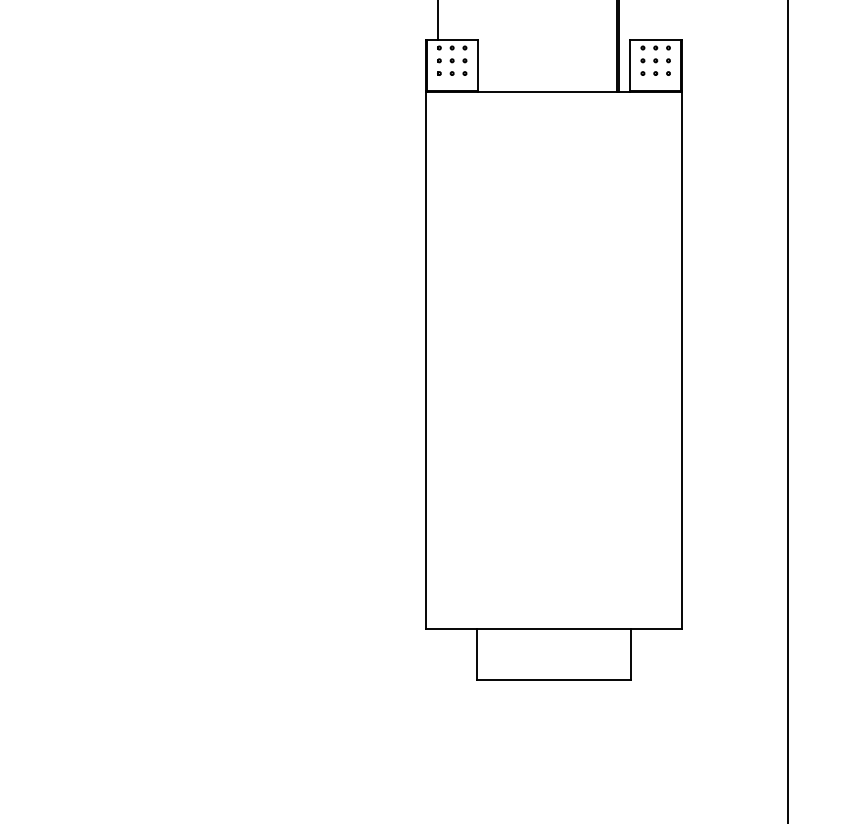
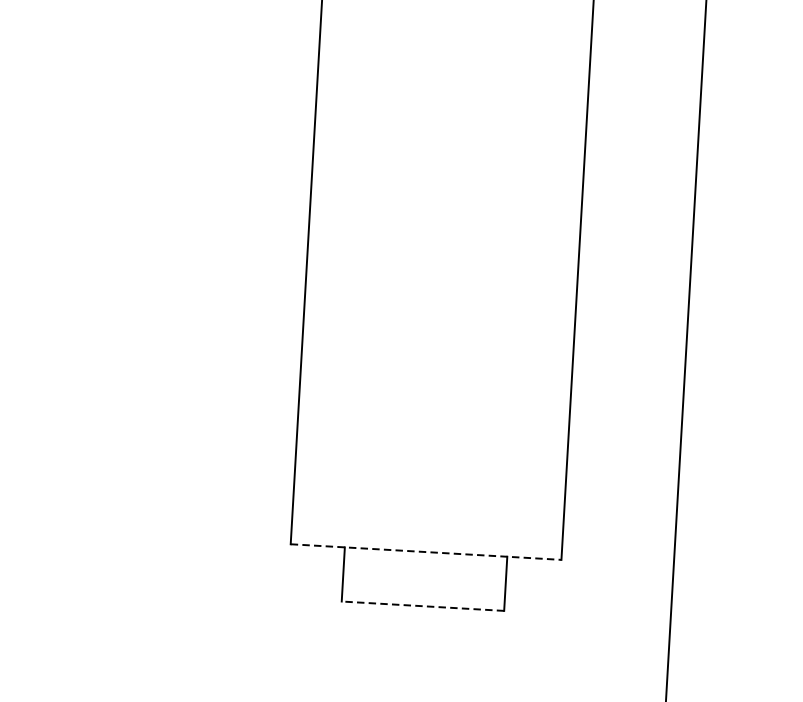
line: (553, 629) -> (425, 552), solid -> dashed
line: (553, 680) -> (422, 606), solid -> dashed

